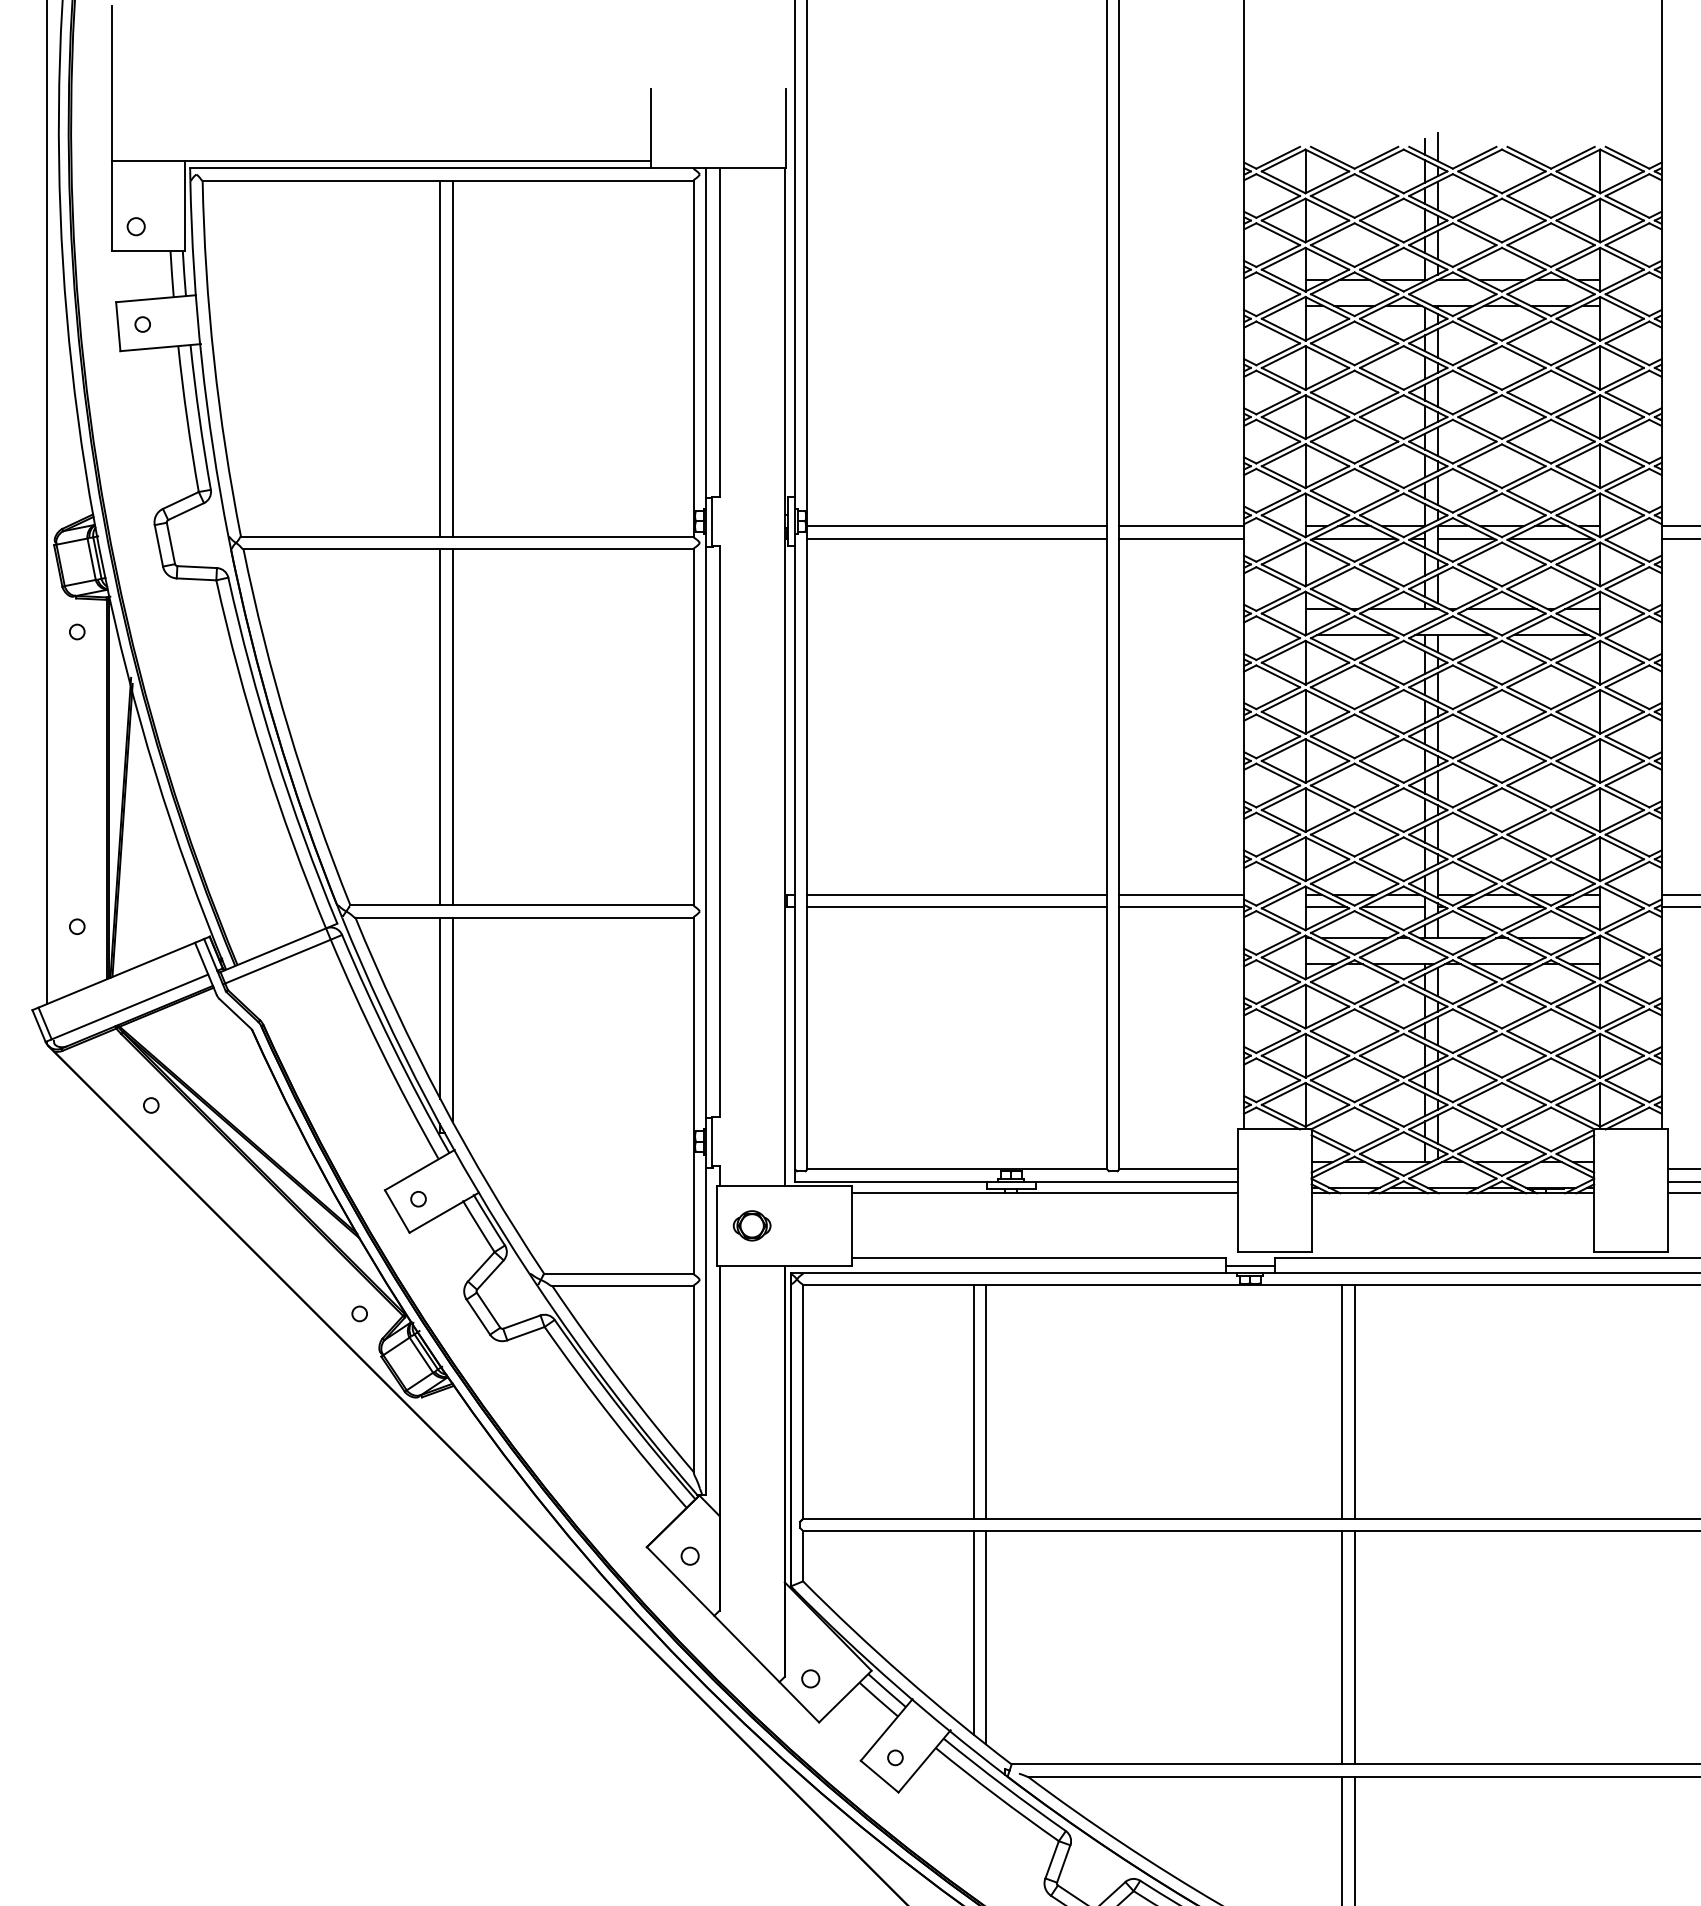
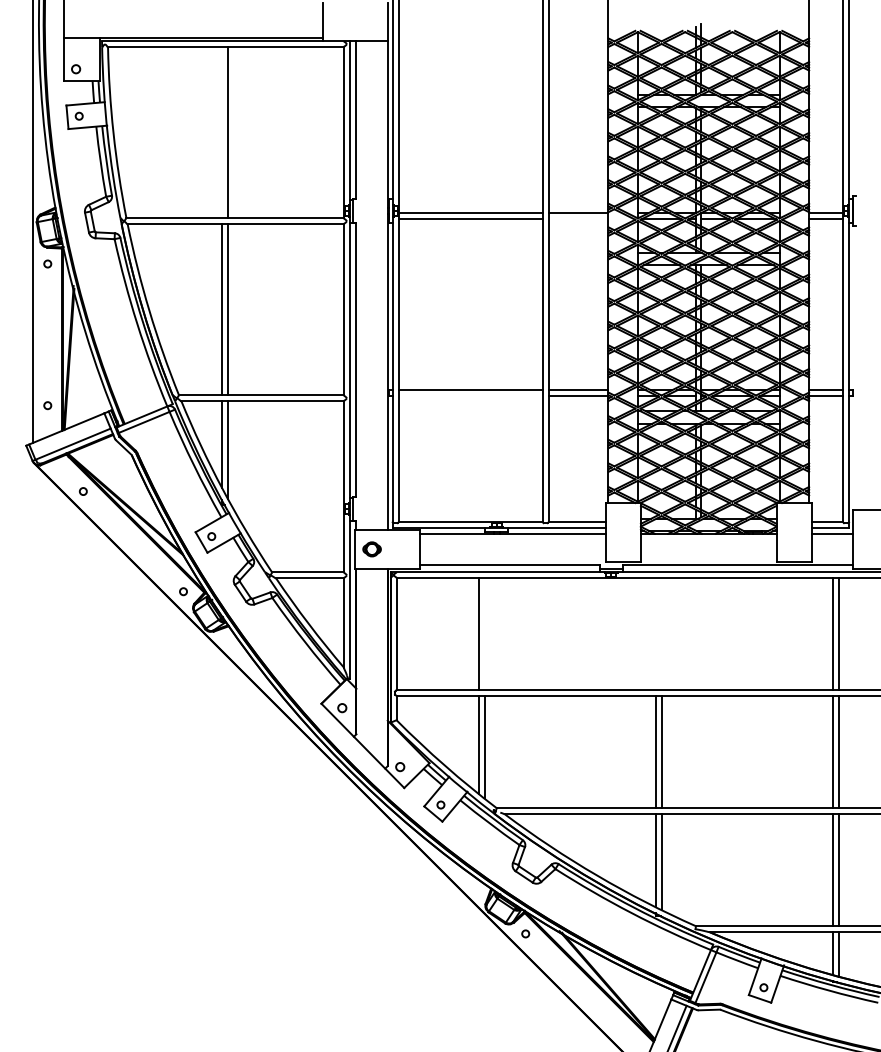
line: (440, 358) -> (222, 132), removed
line: (1181, 539) -> (578, 219), removed
line: (956, 907) -> (470, 396), removed
line: (986, 1402) -> (484, 634), removed
line: (1341, 1402) -> (655, 634), removed
line: (1354, 1402) -> (661, 634), removed

